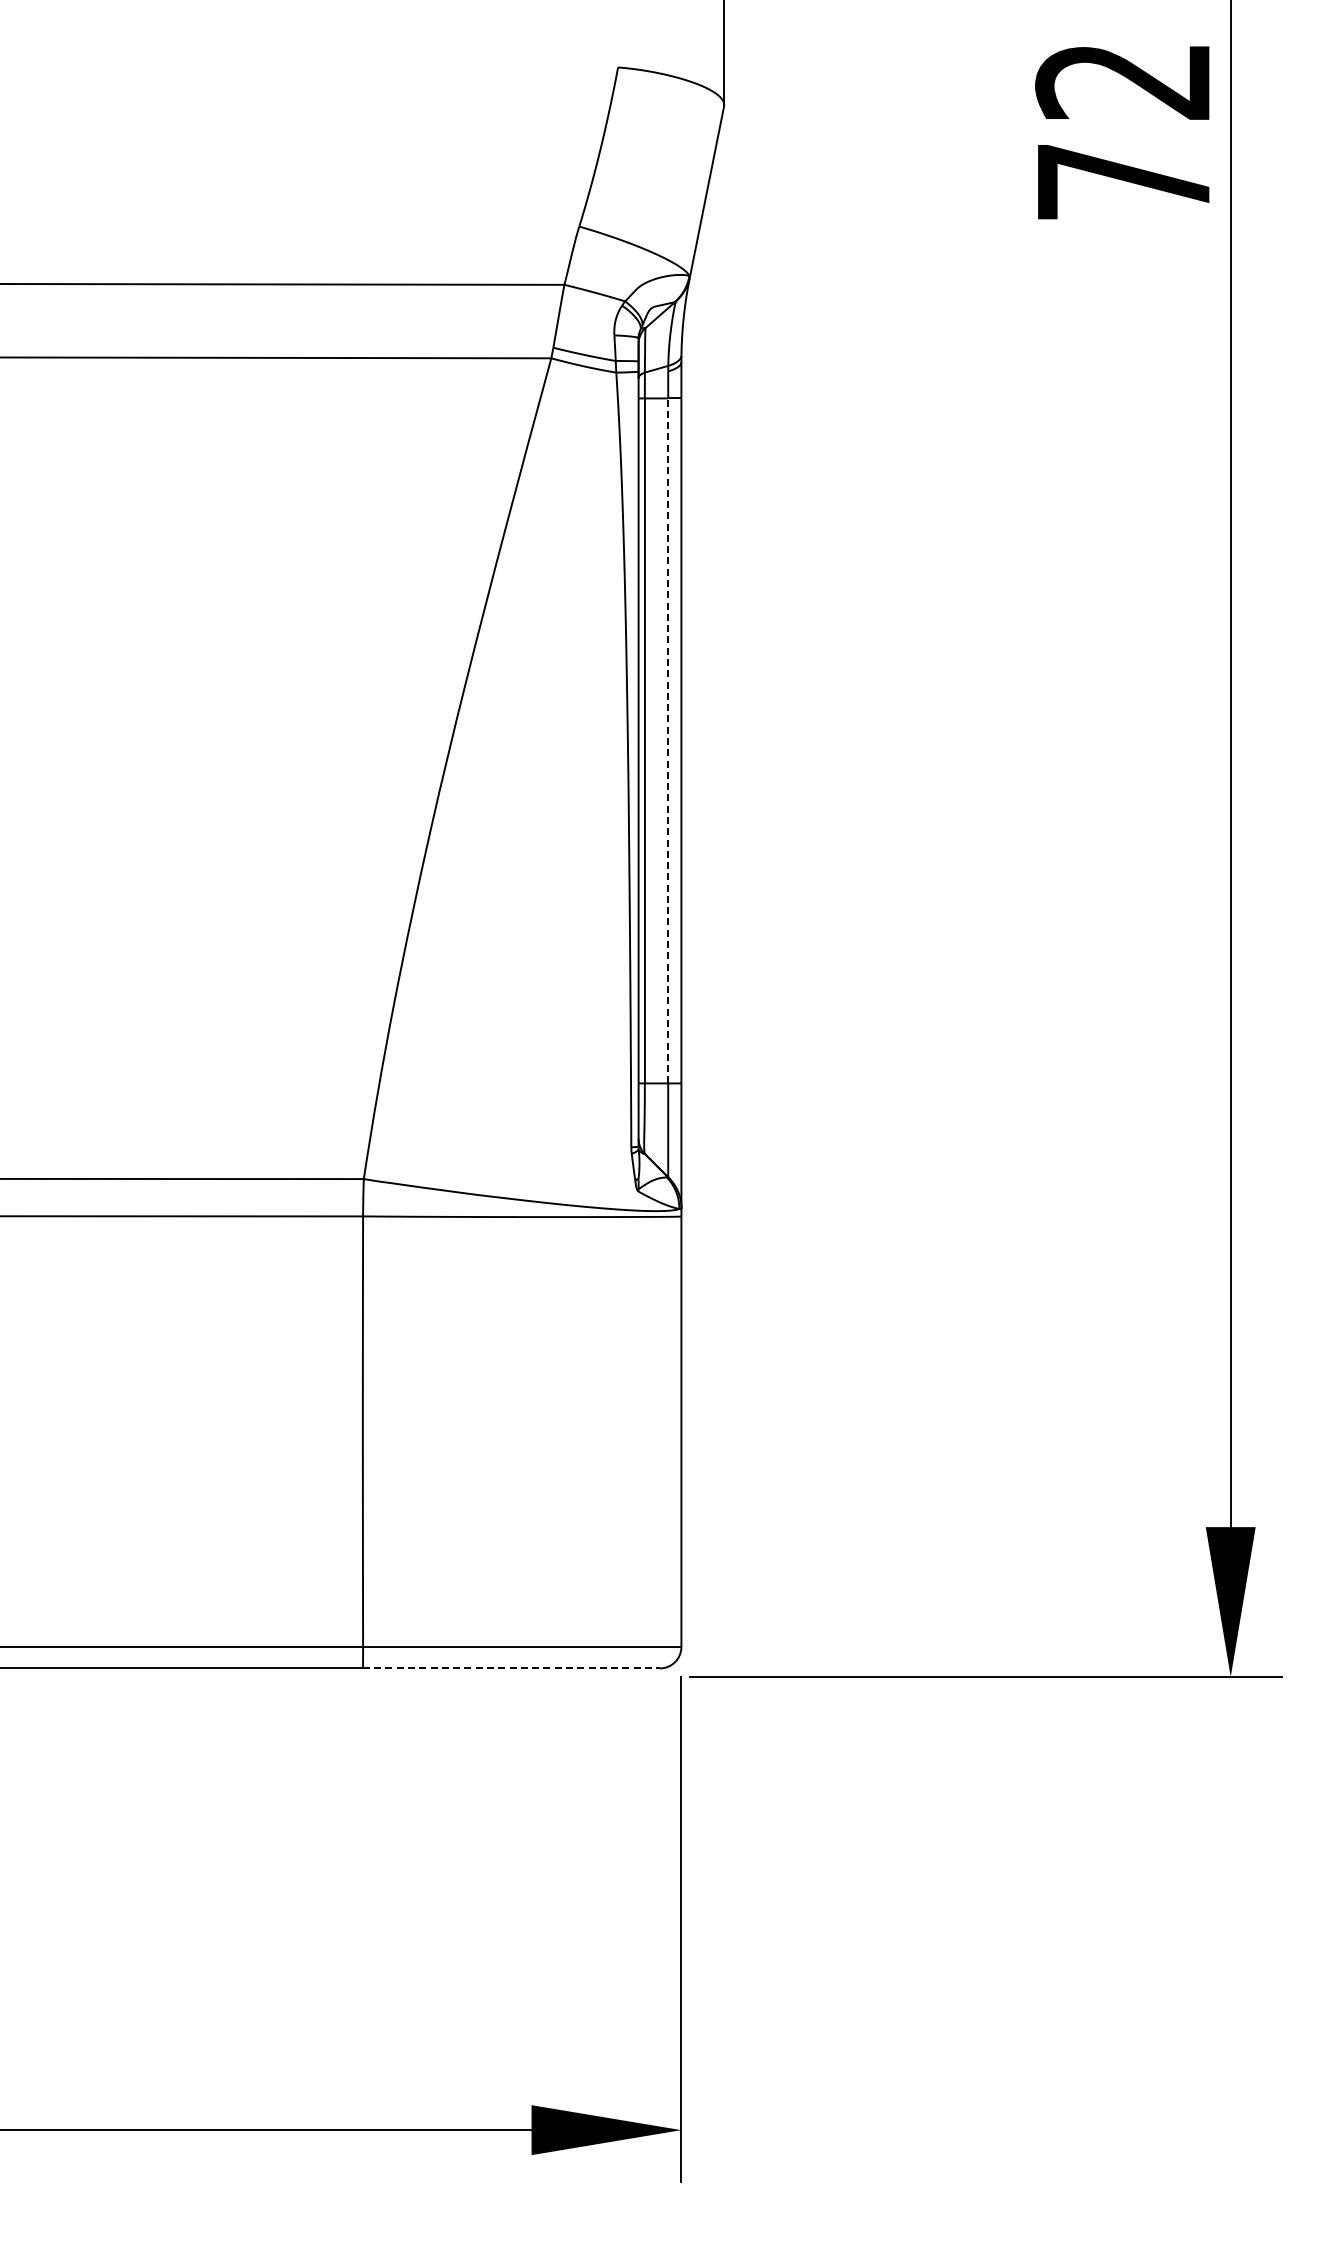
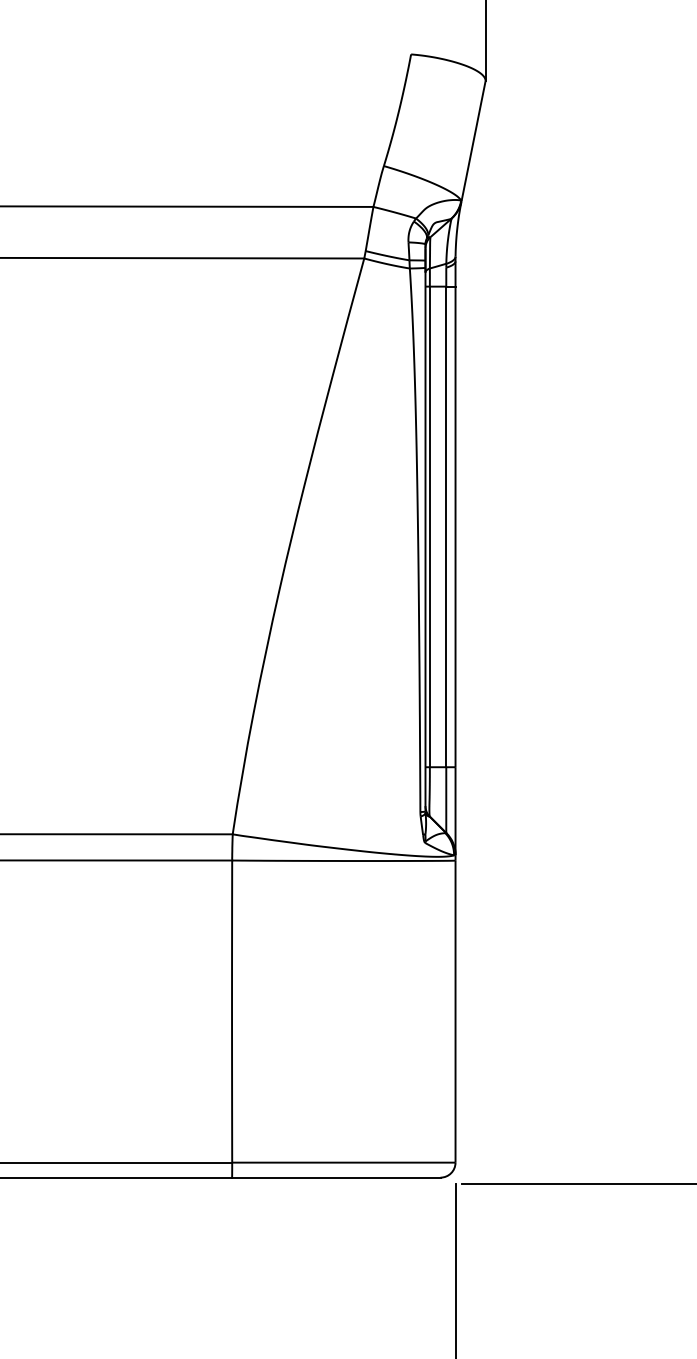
line: (668, 740) -> (446, 526), dashed -> solid
line: (511, 1668) -> (336, 1177), dashed -> solid

